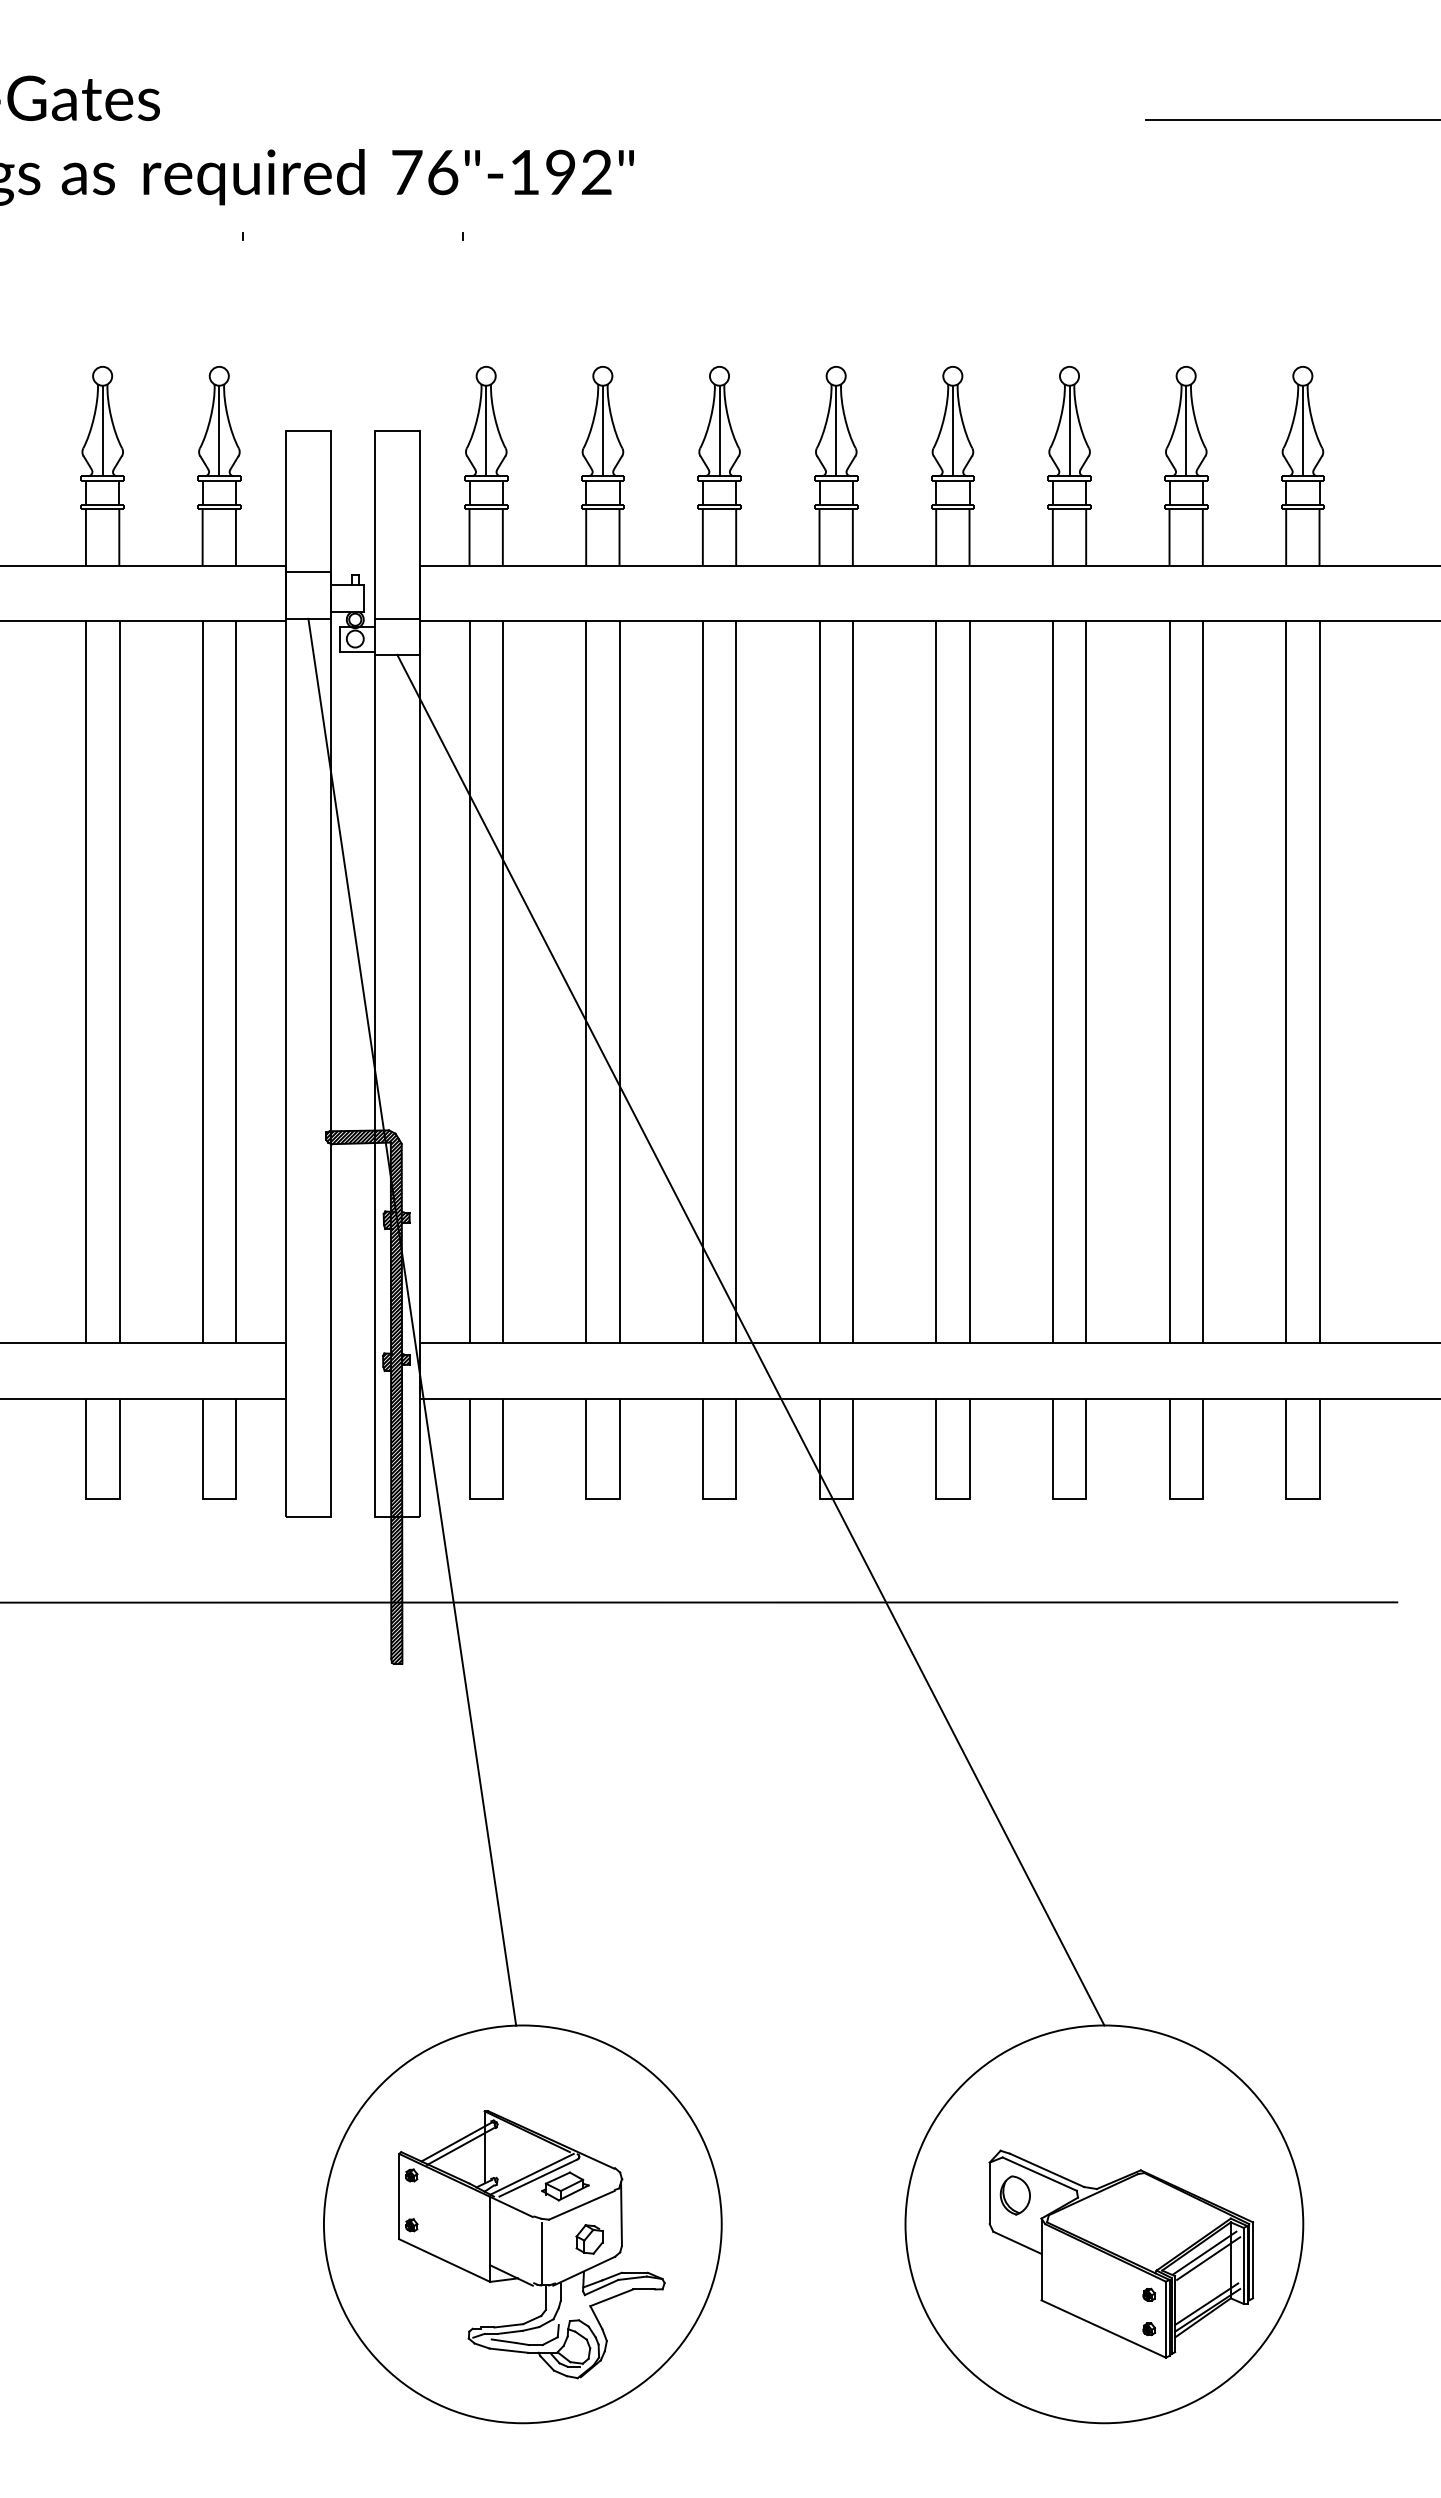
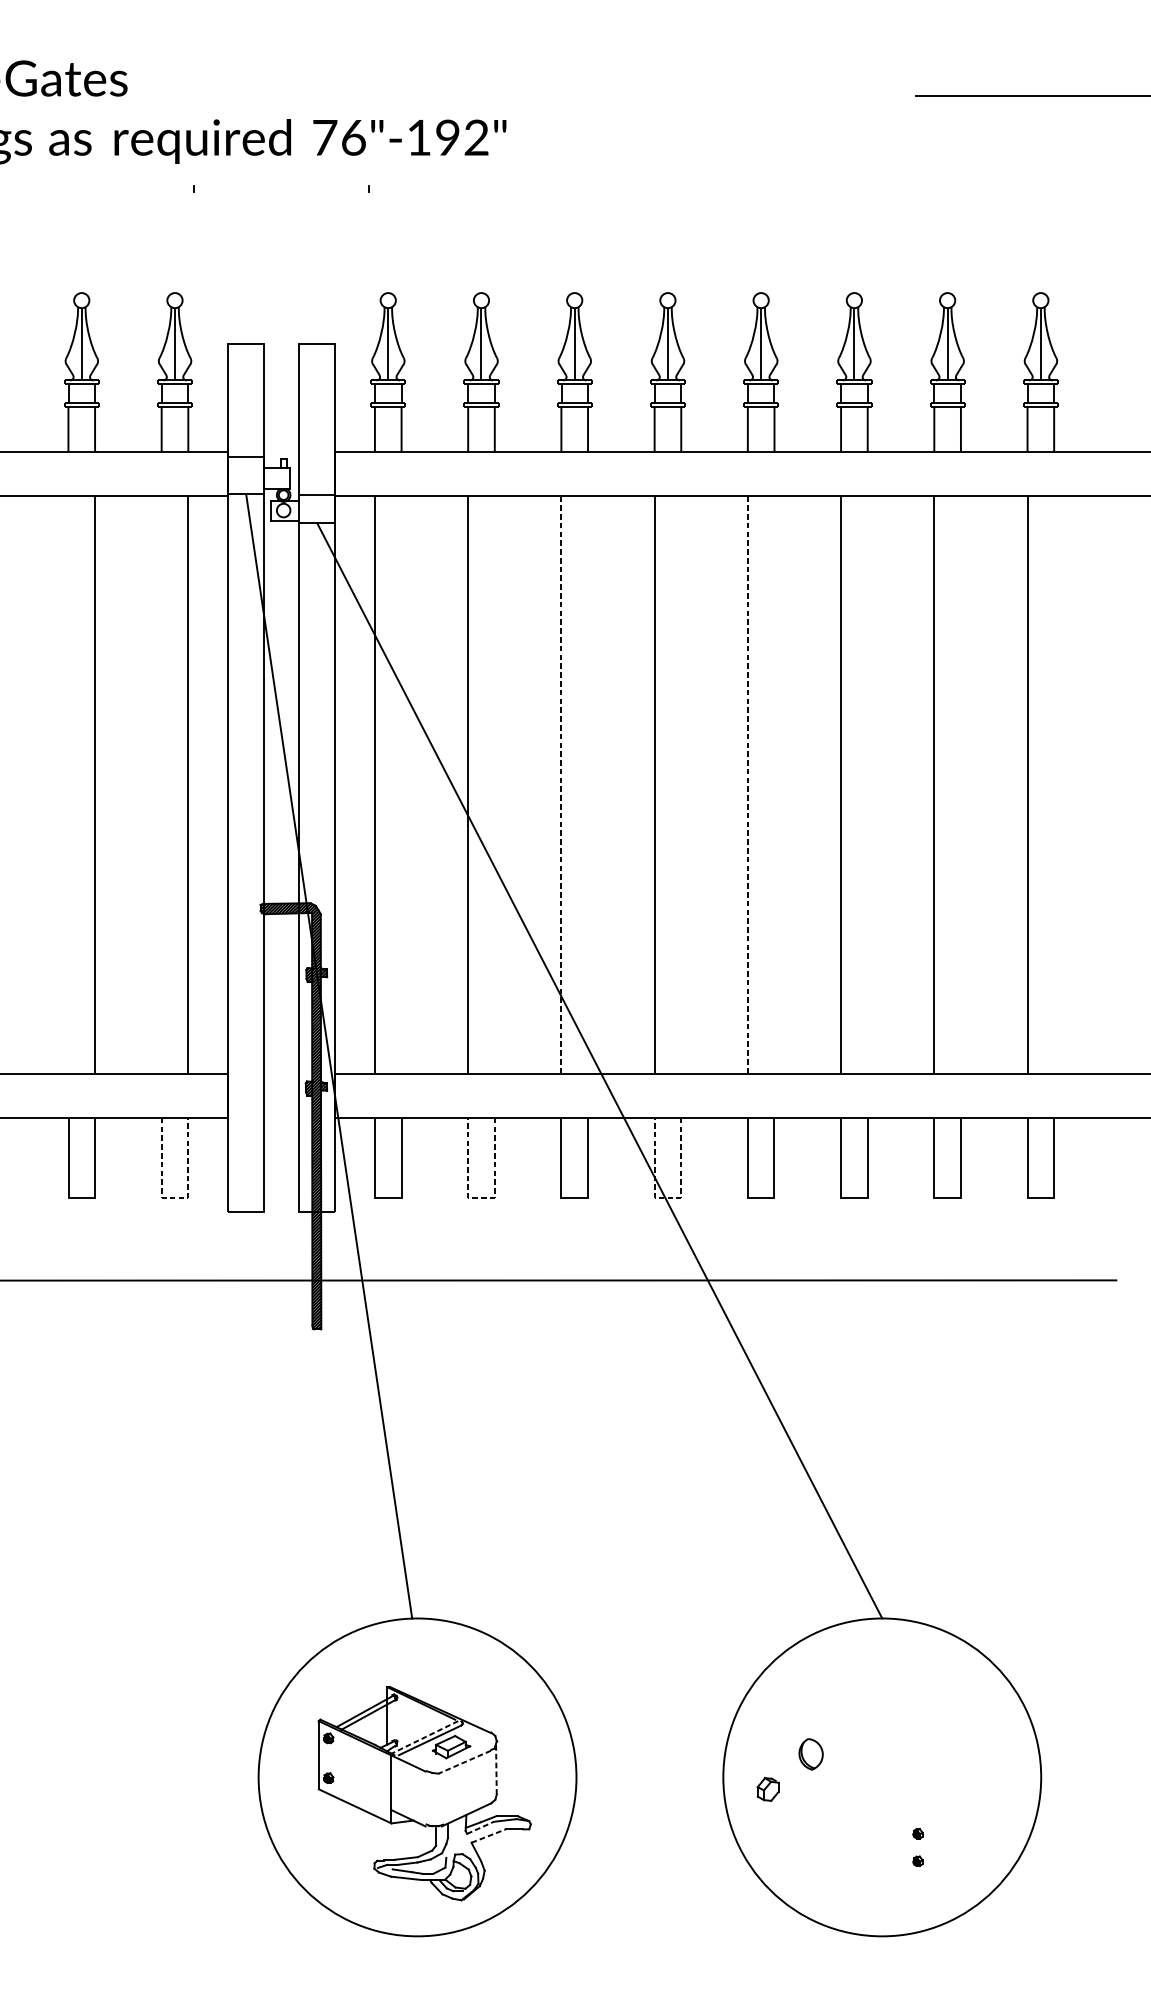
line: (86, 982) -> (68, 785), removed
line: (202, 982) -> (161, 785), removed
line: (502, 982) -> (401, 785), removed
line: (619, 982) -> (494, 785), removed
line: (702, 982) -> (561, 785), solid -> dashed
line: (736, 982) -> (588, 785), removed
line: (852, 982) -> (680, 785), removed
line: (936, 982) -> (748, 785), solid -> dashed
line: (969, 982) -> (774, 785), removed
line: (1086, 982) -> (867, 785), removed
line: (1202, 982) -> (960, 785), removed
line: (1319, 982) -> (1054, 785), removed
line: (219, 1499) -> (175, 1198), solid -> dashed
line: (602, 1499) -> (481, 1198), solid -> dashed
line: (836, 1499) -> (668, 1198), solid -> dashed
line: (531, 2174) -> (424, 1737), solid -> dashed
line: (581, 2205) -> (464, 1762), solid -> dashed
line: (621, 2214) -> (496, 1769), solid -> dashed
part: (589, 2239) -> (768, 1789), moved
line: (542, 2252) -> (433, 1799), removed
part: (1121, 2253) -> (895, 1800), removed
line: (602, 2287) -> (481, 1827), solid -> dashed
line: (611, 2297) -> (488, 1835), solid -> dashed

